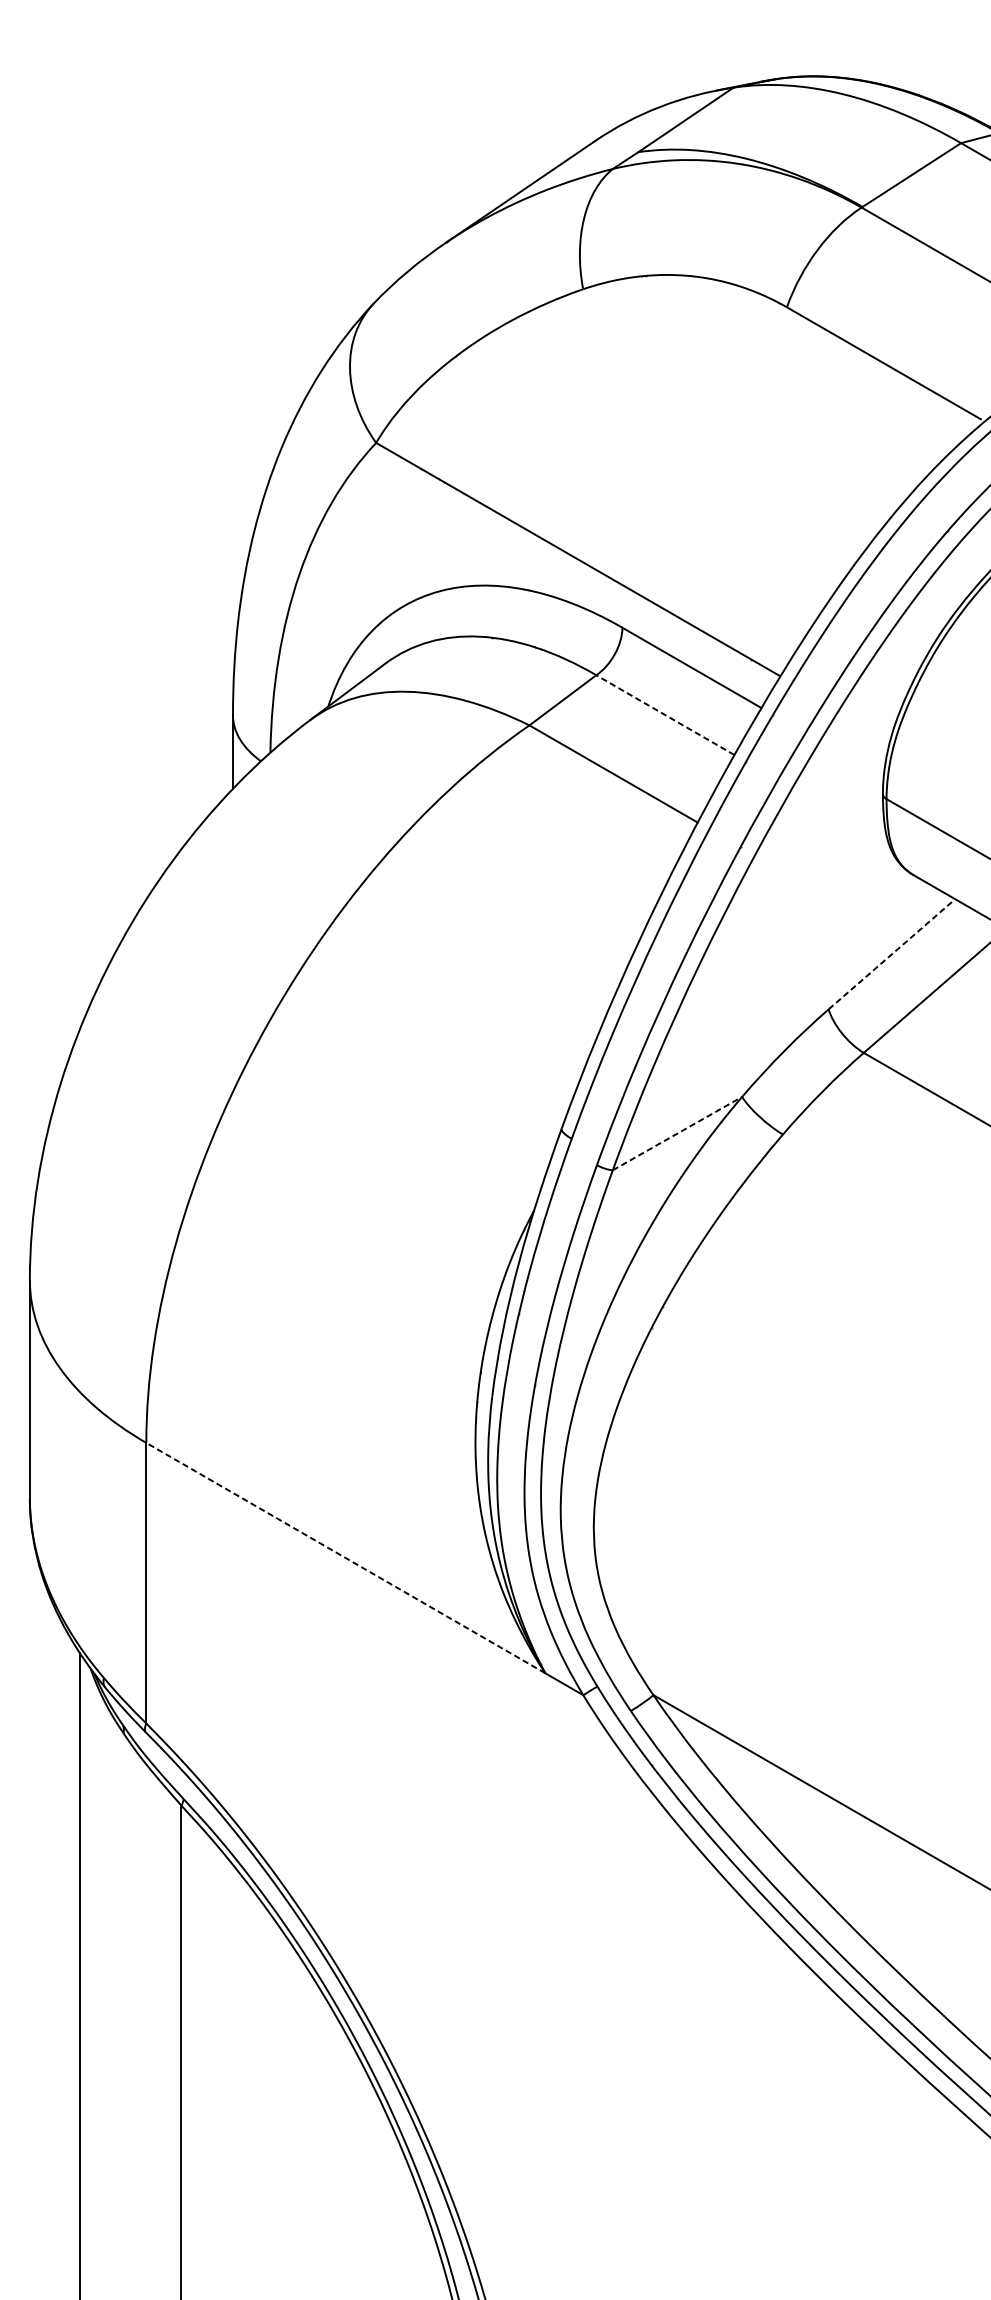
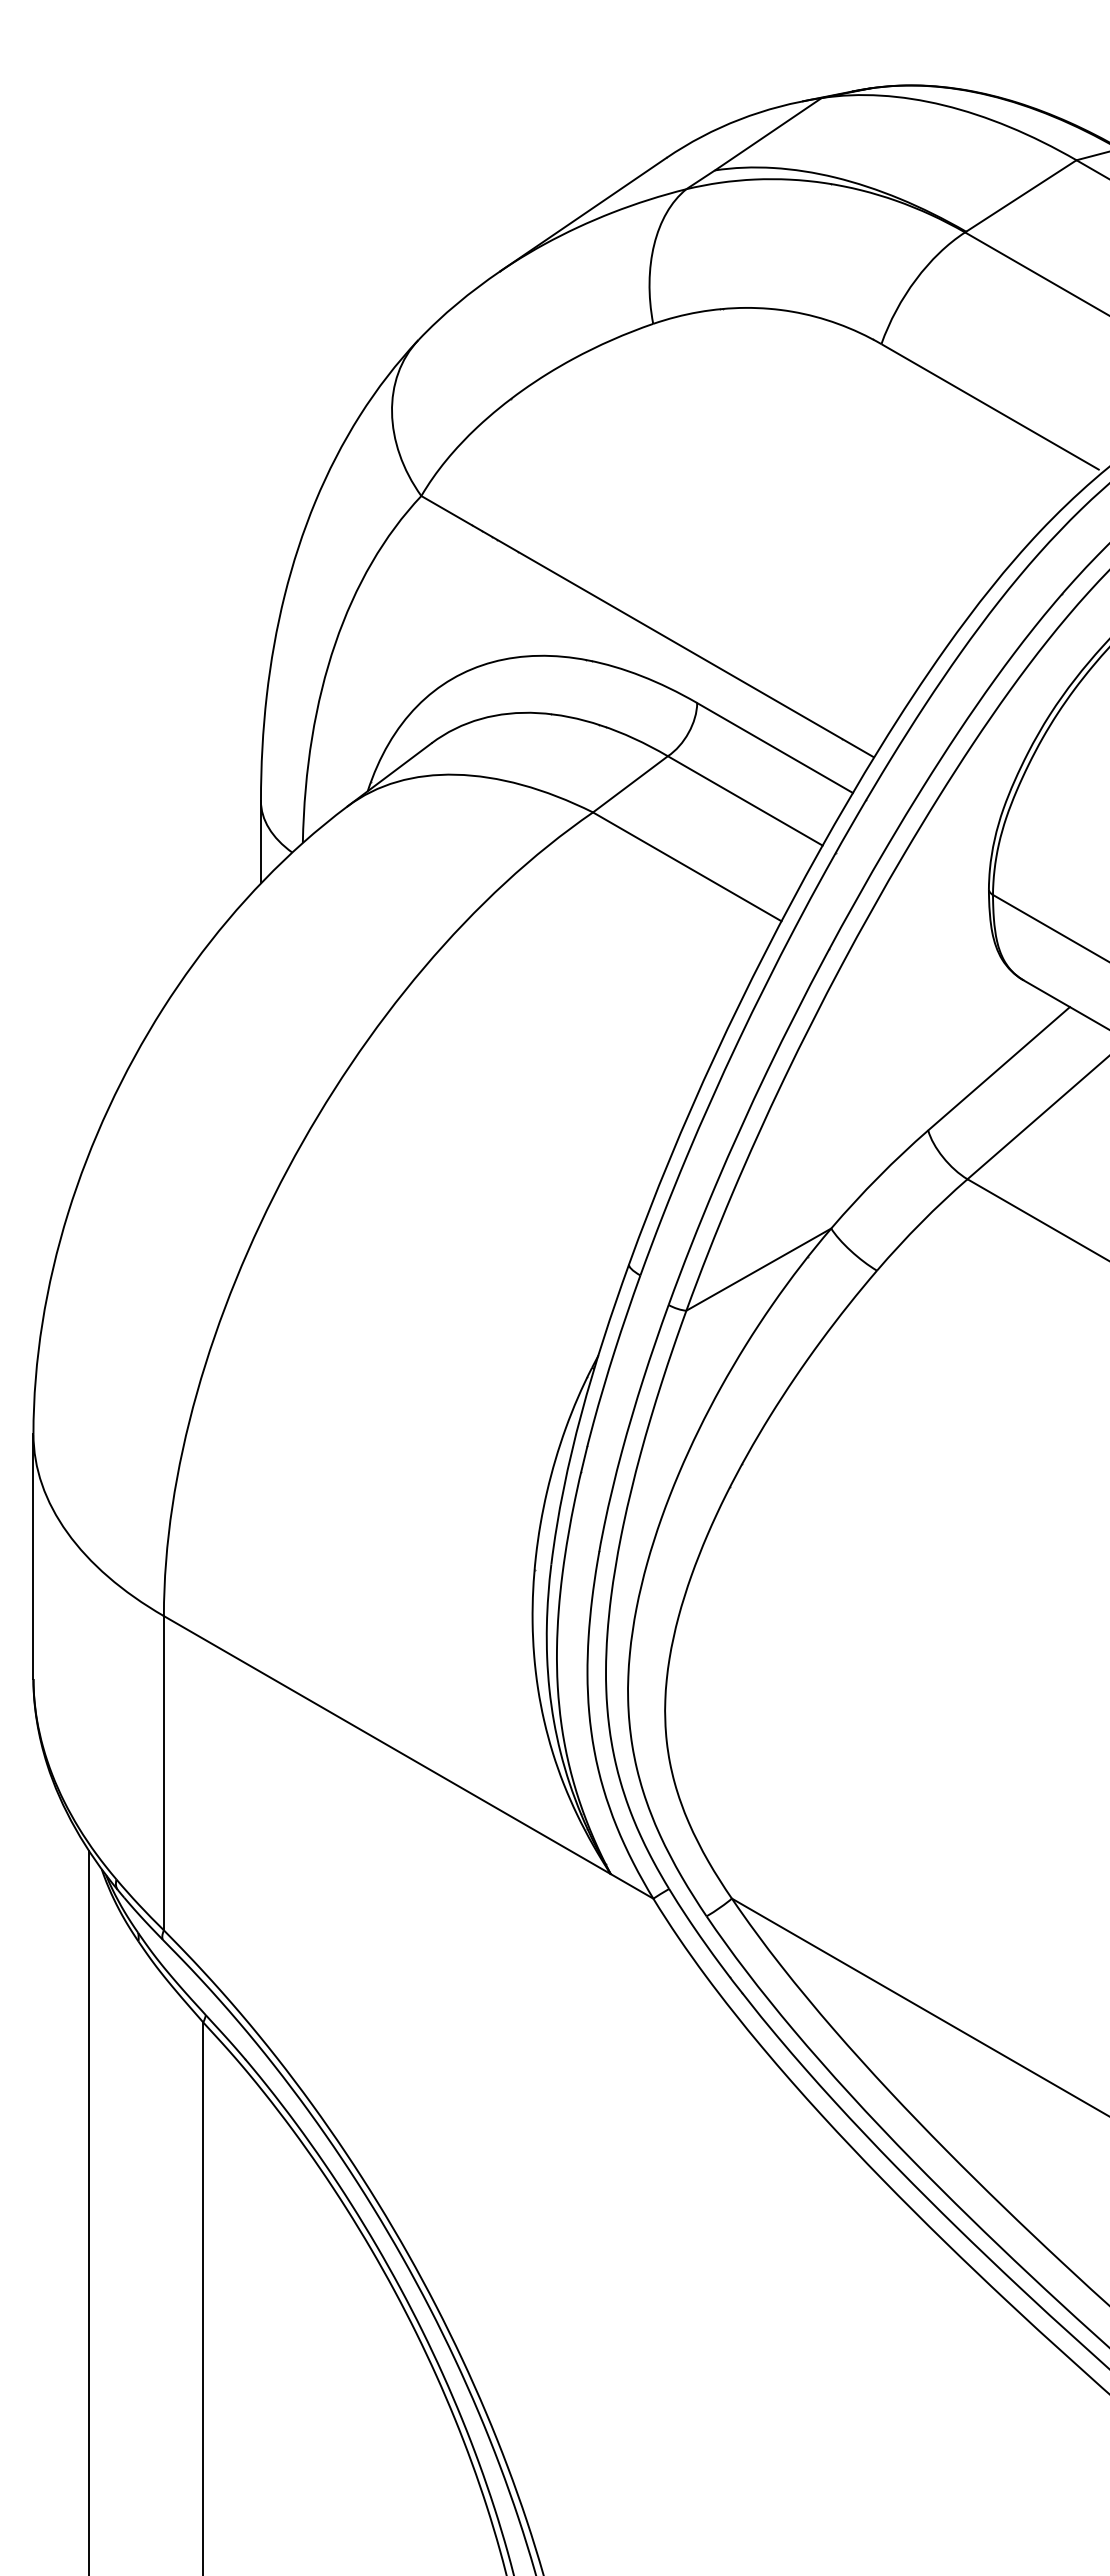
line: (664, 714) -> (744, 800), dashed -> solid
line: (892, 954) -> (999, 1068), dashed -> solid
line: (678, 1133) -> (759, 1269), dashed -> solid
line: (345, 1557) -> (386, 1744), dashed -> solid

